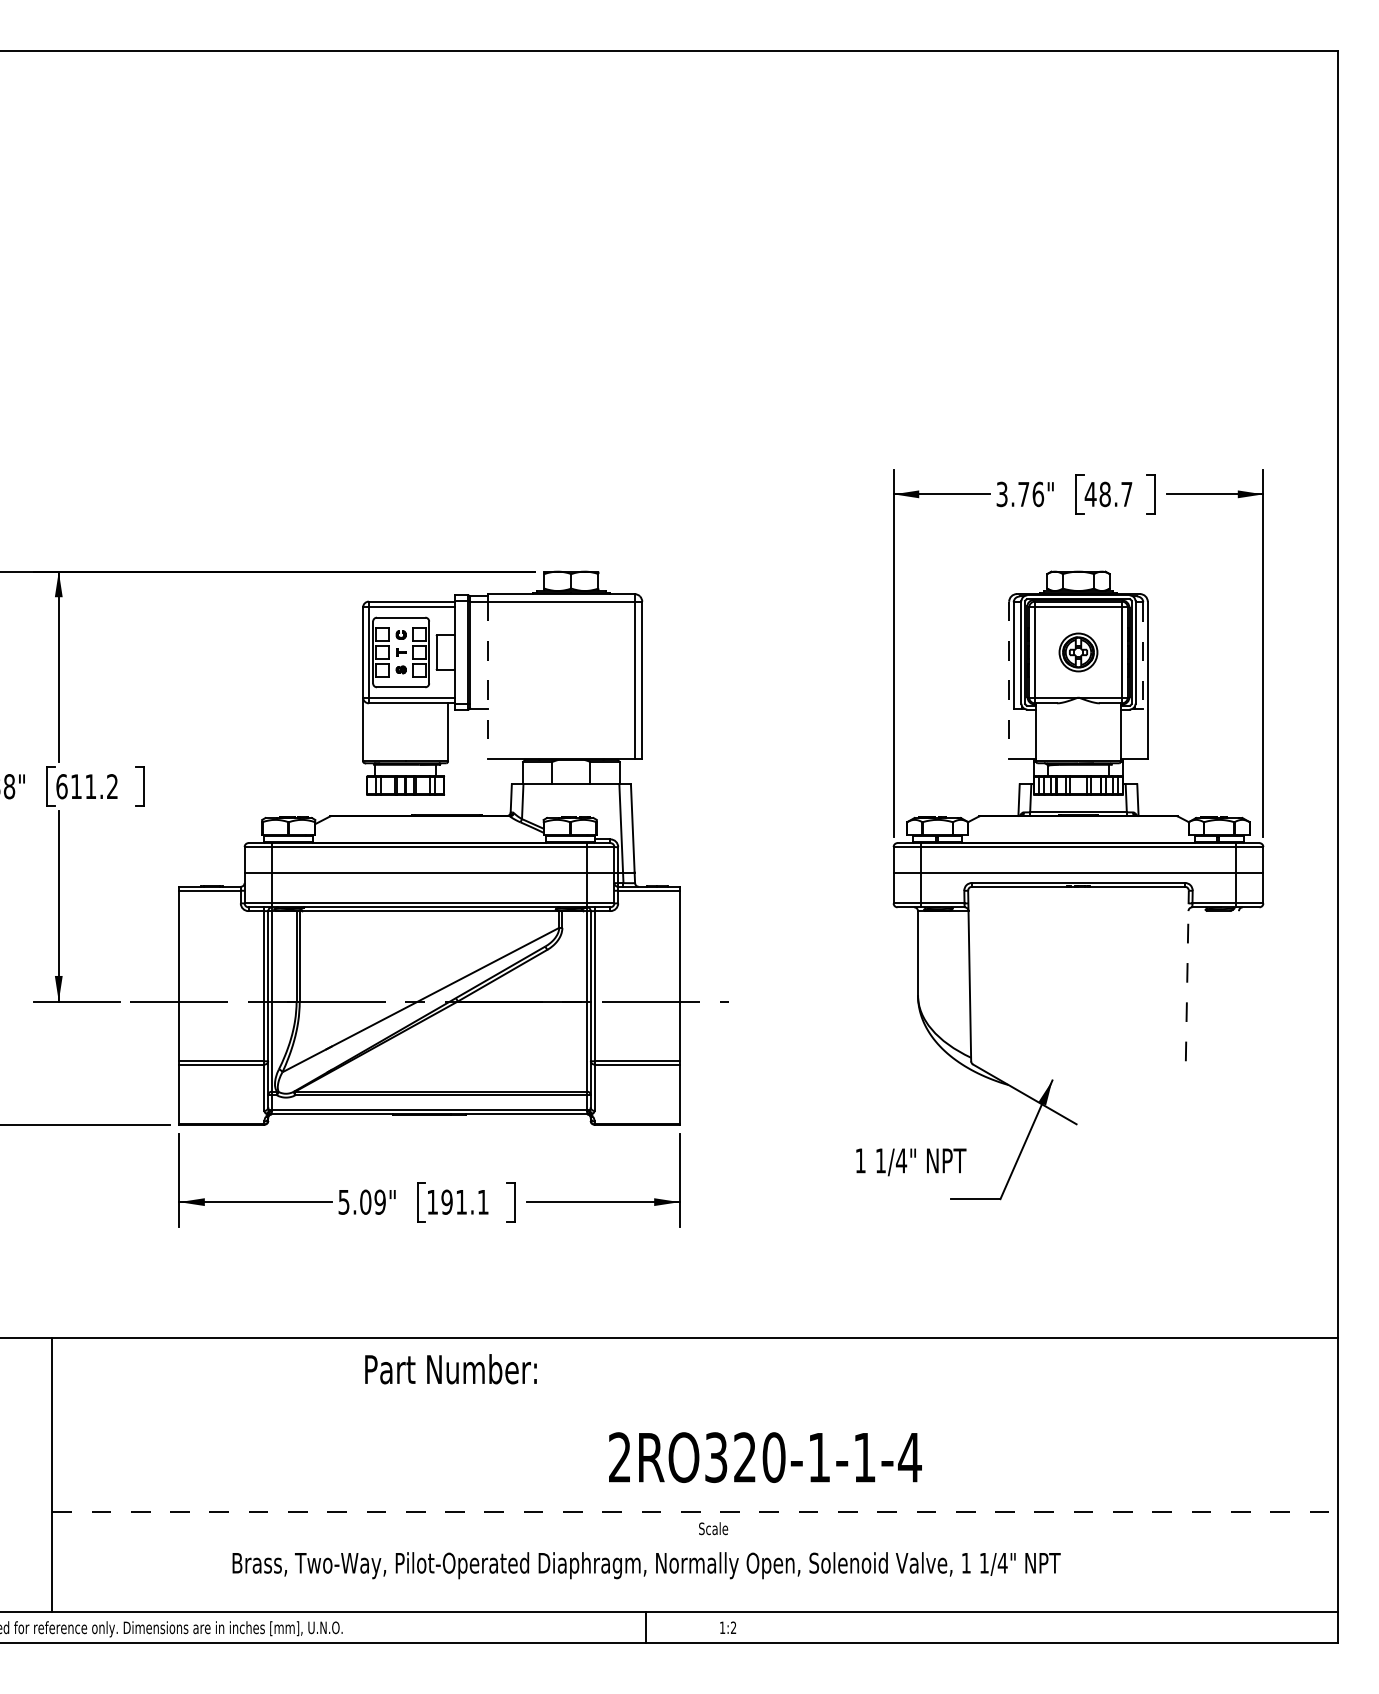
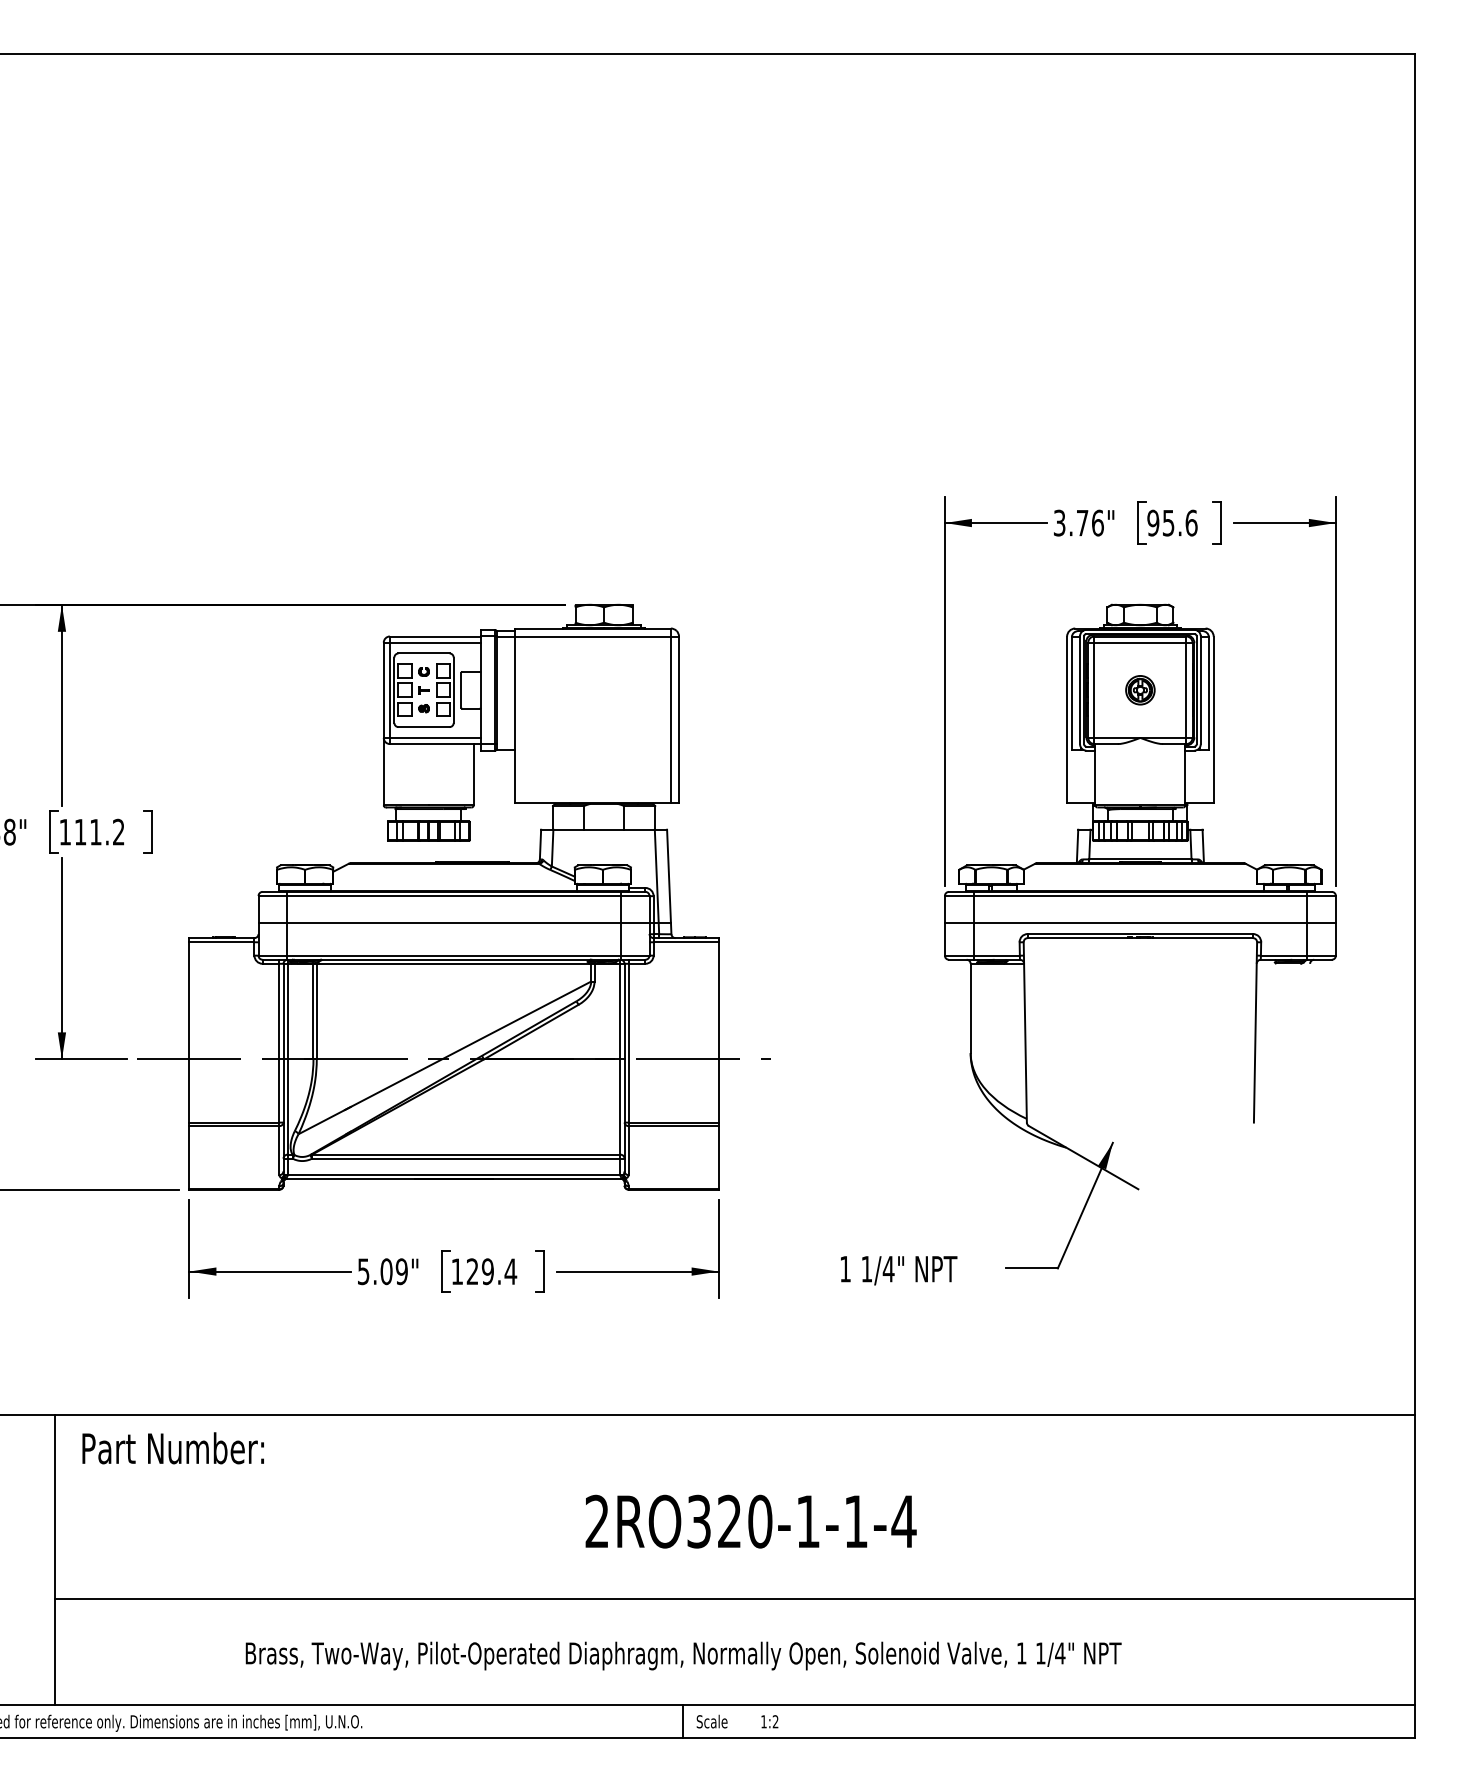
text: (1108, 494) -> (1172, 523), 48.7 -> 95.6
part: (1078, 652) -> (1140, 690), size x0.71
line: (1143, 655) -> (1209, 693), dashed -> solid
line: (487, 680) -> (515, 719), dashed -> solid
line: (1009, 680) -> (1067, 719), dashed -> solid
text: (61, 786) -> (64, 832), 611.2 -> 111.2
line: (1187, 975) -> (1255, 1031), dashed -> solid
text: (911, 1162) -> (899, 1270), moved
text: (465, 1201) -> (492, 1270), 191.1 -> 129.4
text: (450, 1369) -> (172, 1448), moved
text: (765, 1457) -> (751, 1521), moved
line: (695, 1511) -> (735, 1598), dashed -> solid
text: (713, 1528) -> (712, 1721), moved

